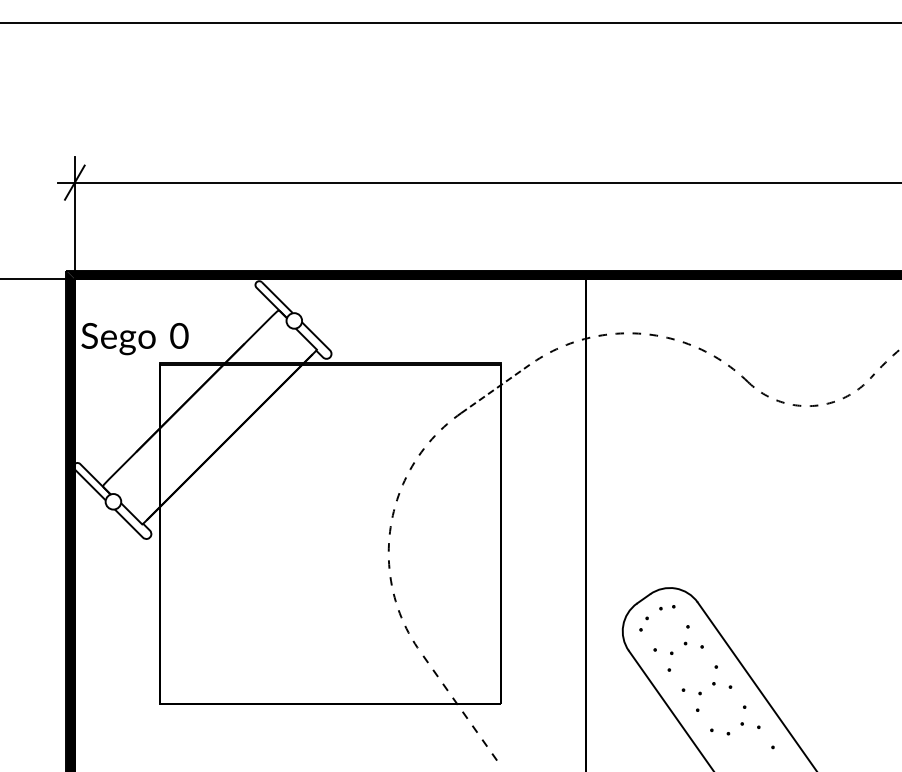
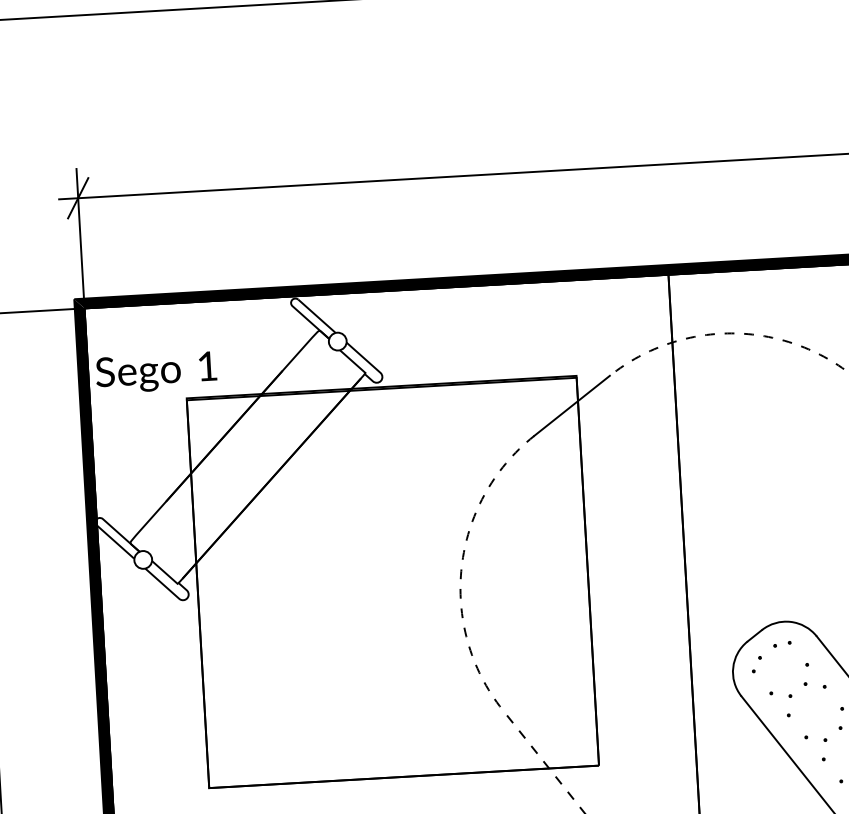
text: (179, 335) -> (207, 365), 0 -> 1
line: (496, 388) -> (572, 405), dashed -> solid

